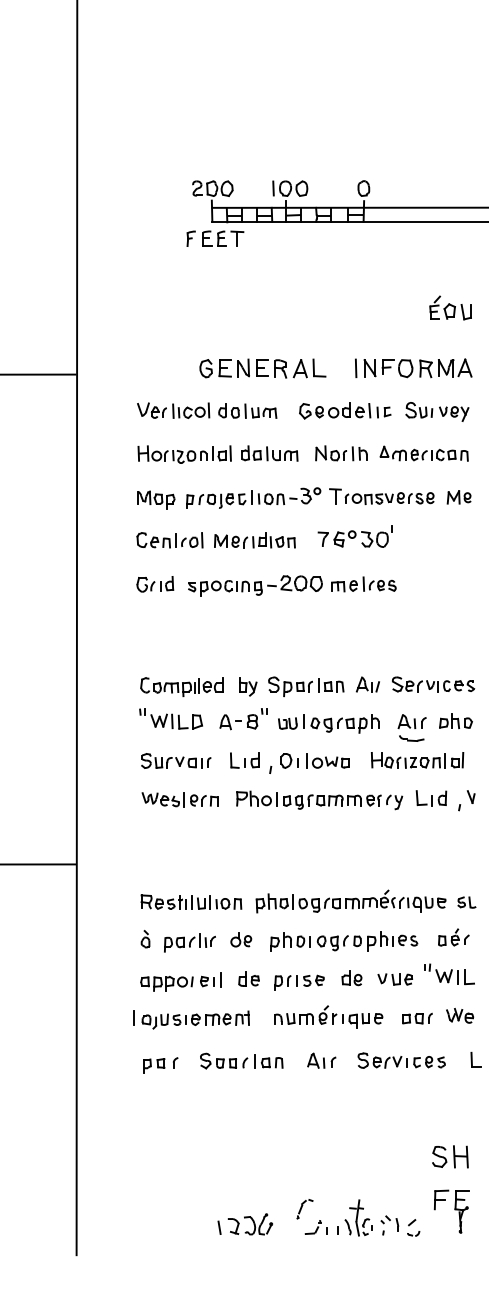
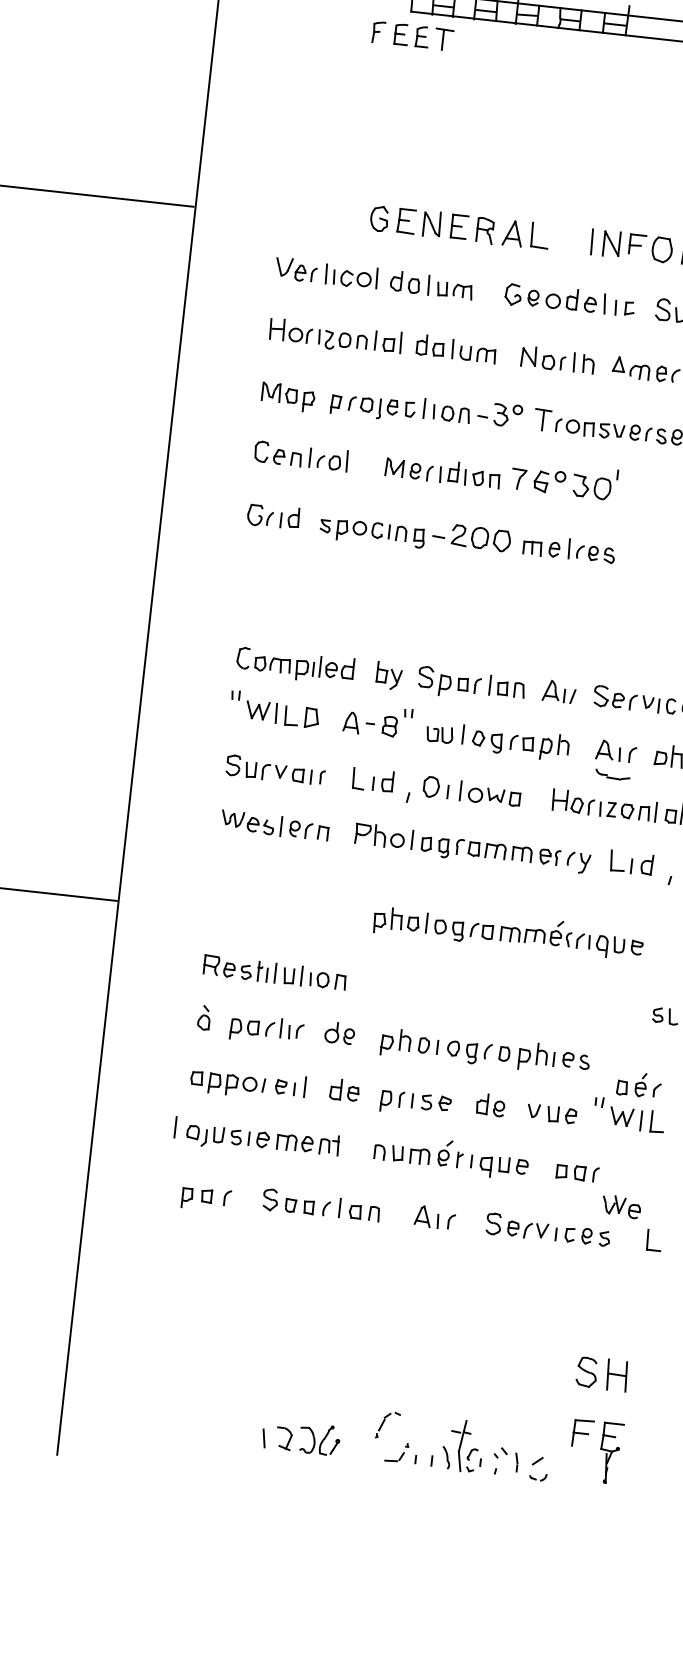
part: (254, 540) -> (442, 472), moved
part: (350, 901) -> (507, 931), moved
part: (453, 937) -> (638, 1084), moved
part: (460, 1015) -> (622, 1206), moved

